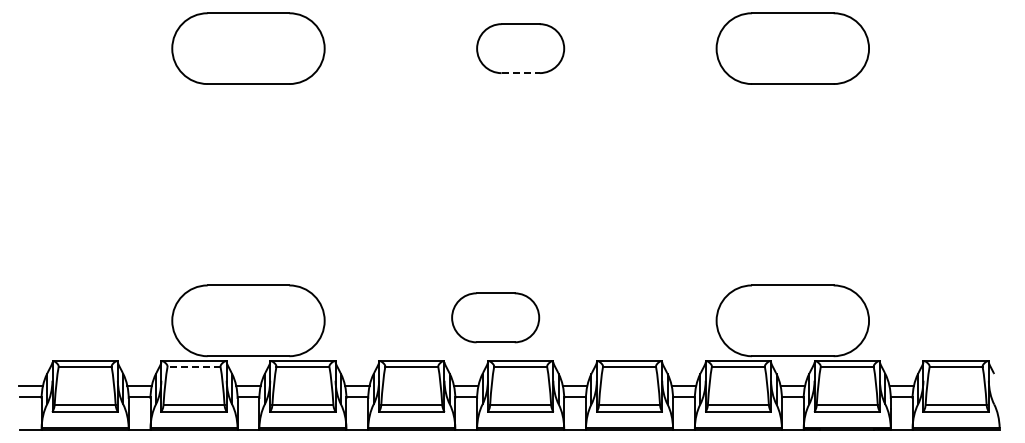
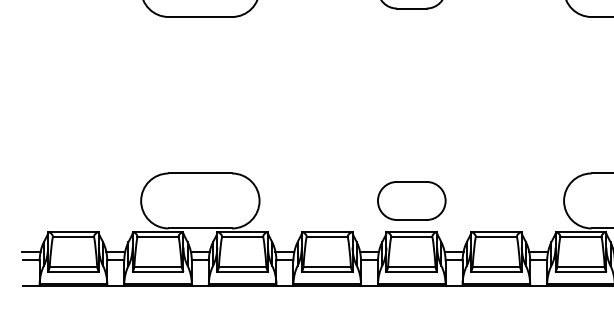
line: (521, 73) -> (412, 8), dashed -> solid
part: (495, 317) -> (411, 200), moved
line: (194, 367) -> (158, 237), dashed -> solid

